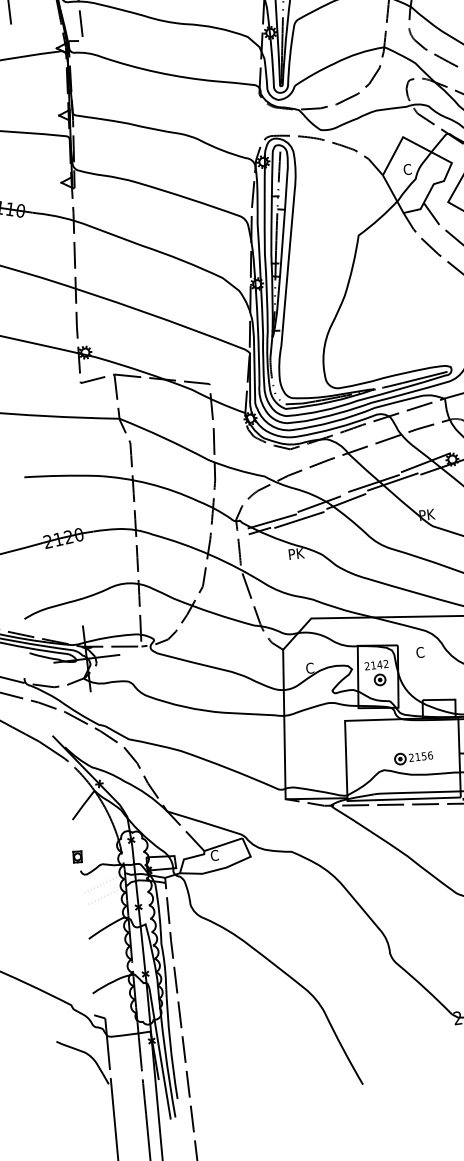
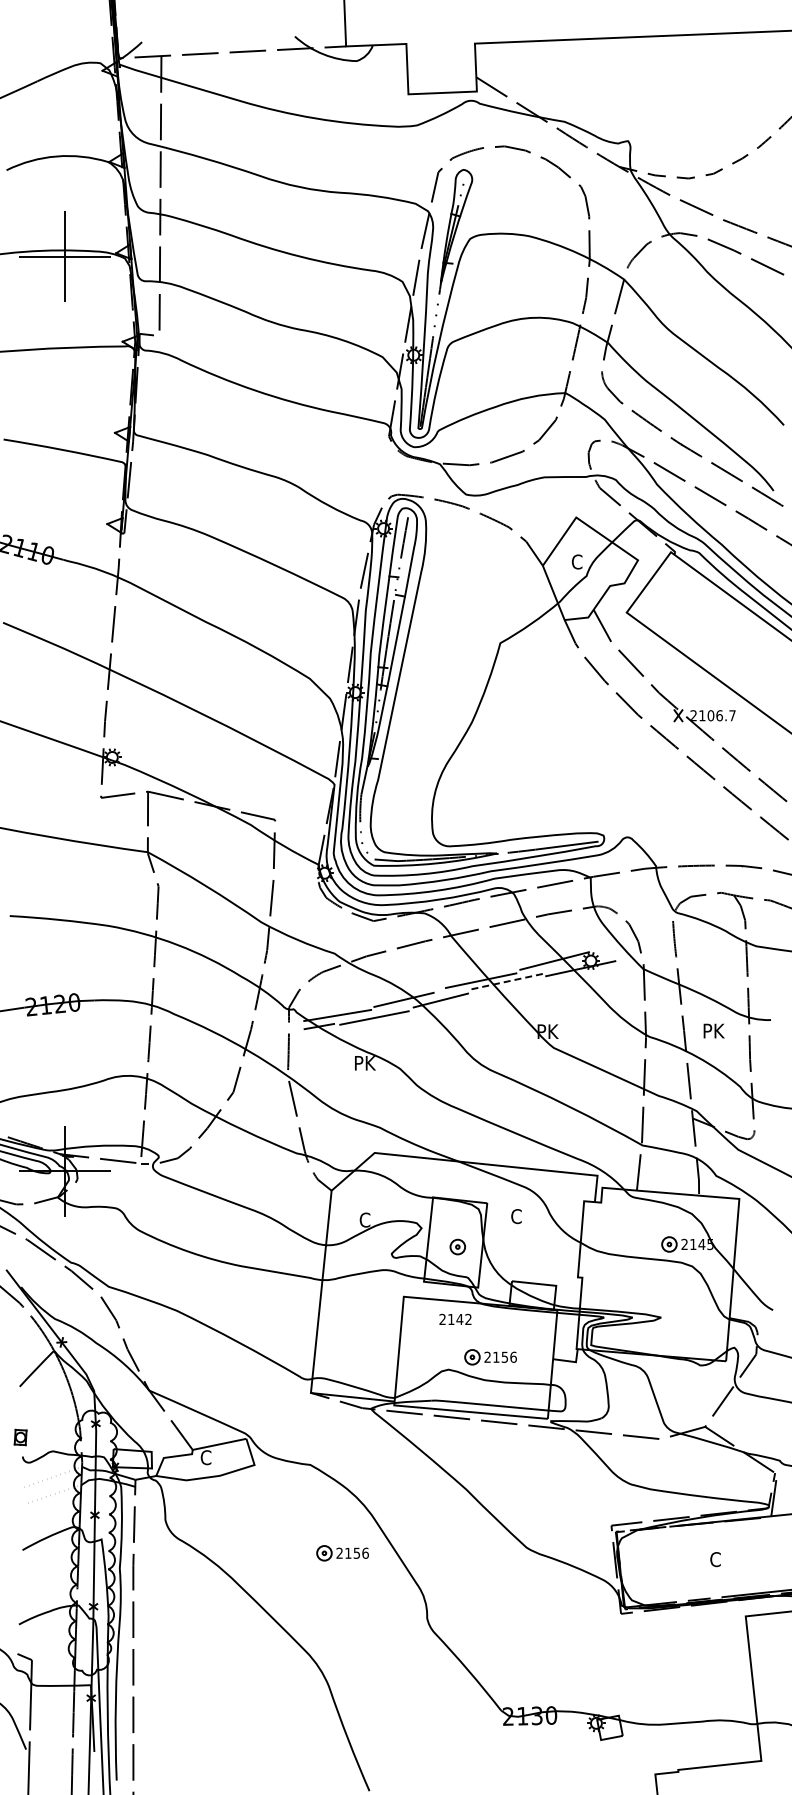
line: (392, 481) -> (506, 981), solid -> dashed
text: (376, 664) -> (455, 1318), moved
part: (322, 913) -> (342, 1553), added

